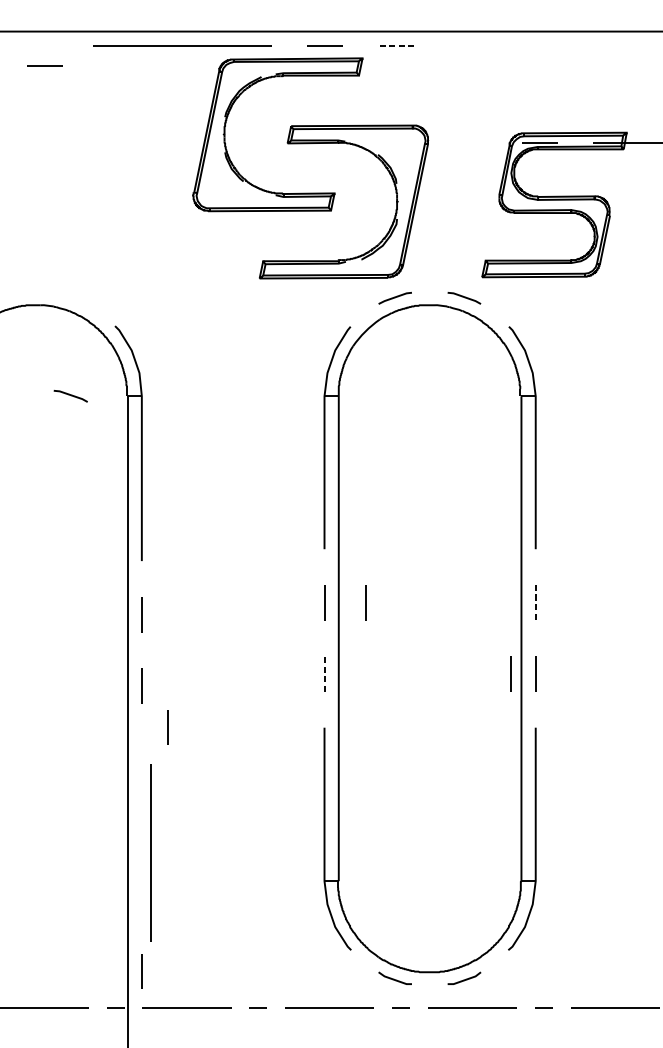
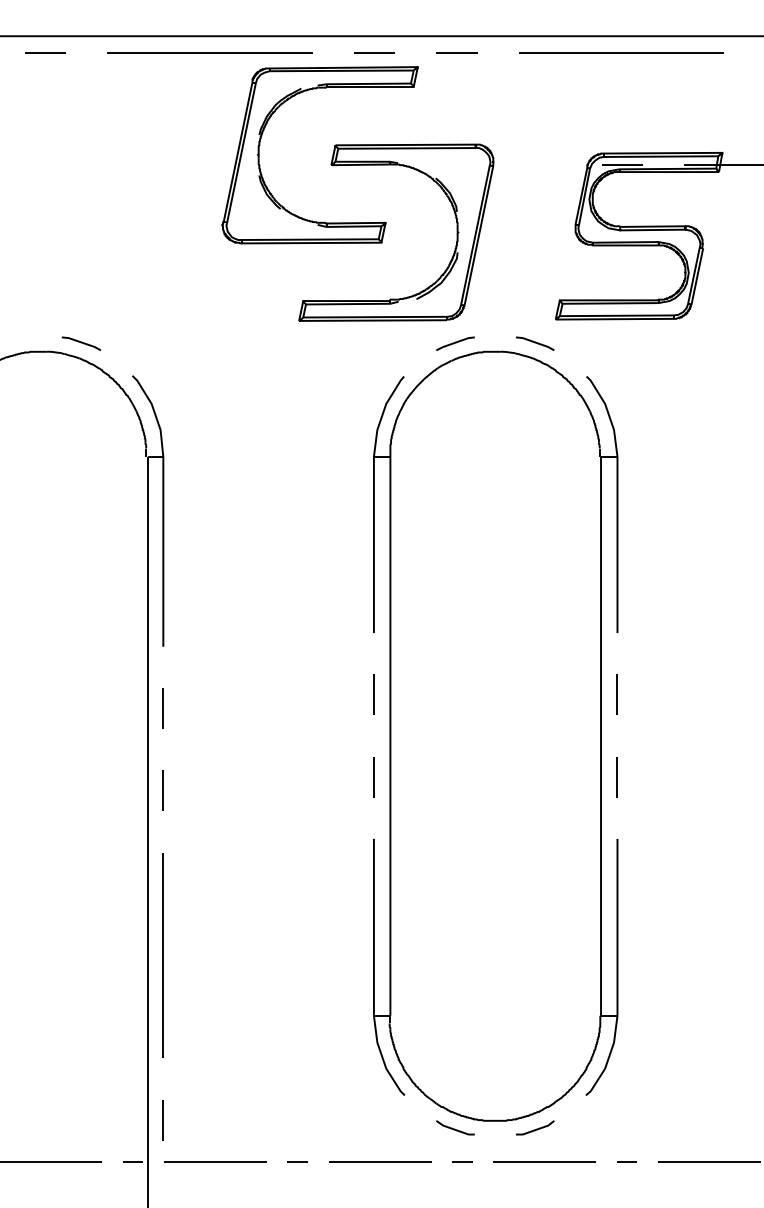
line: (396, 45) -> (456, 52), dashed -> solid
line: (539, 45) -> (621, 52), added
line: (44, 65) -> (45, 52), moved
line: (70, 396) -> (81, 343), moved
line: (365, 602) -> (421, 694), removed
line: (535, 602) -> (617, 694), dashed -> solid
line: (324, 674) -> (373, 777), dashed -> solid
line: (509, 674) -> (587, 777), removed
line: (167, 727) -> (192, 838), removed
line: (150, 853) -> (162, 955), moved

